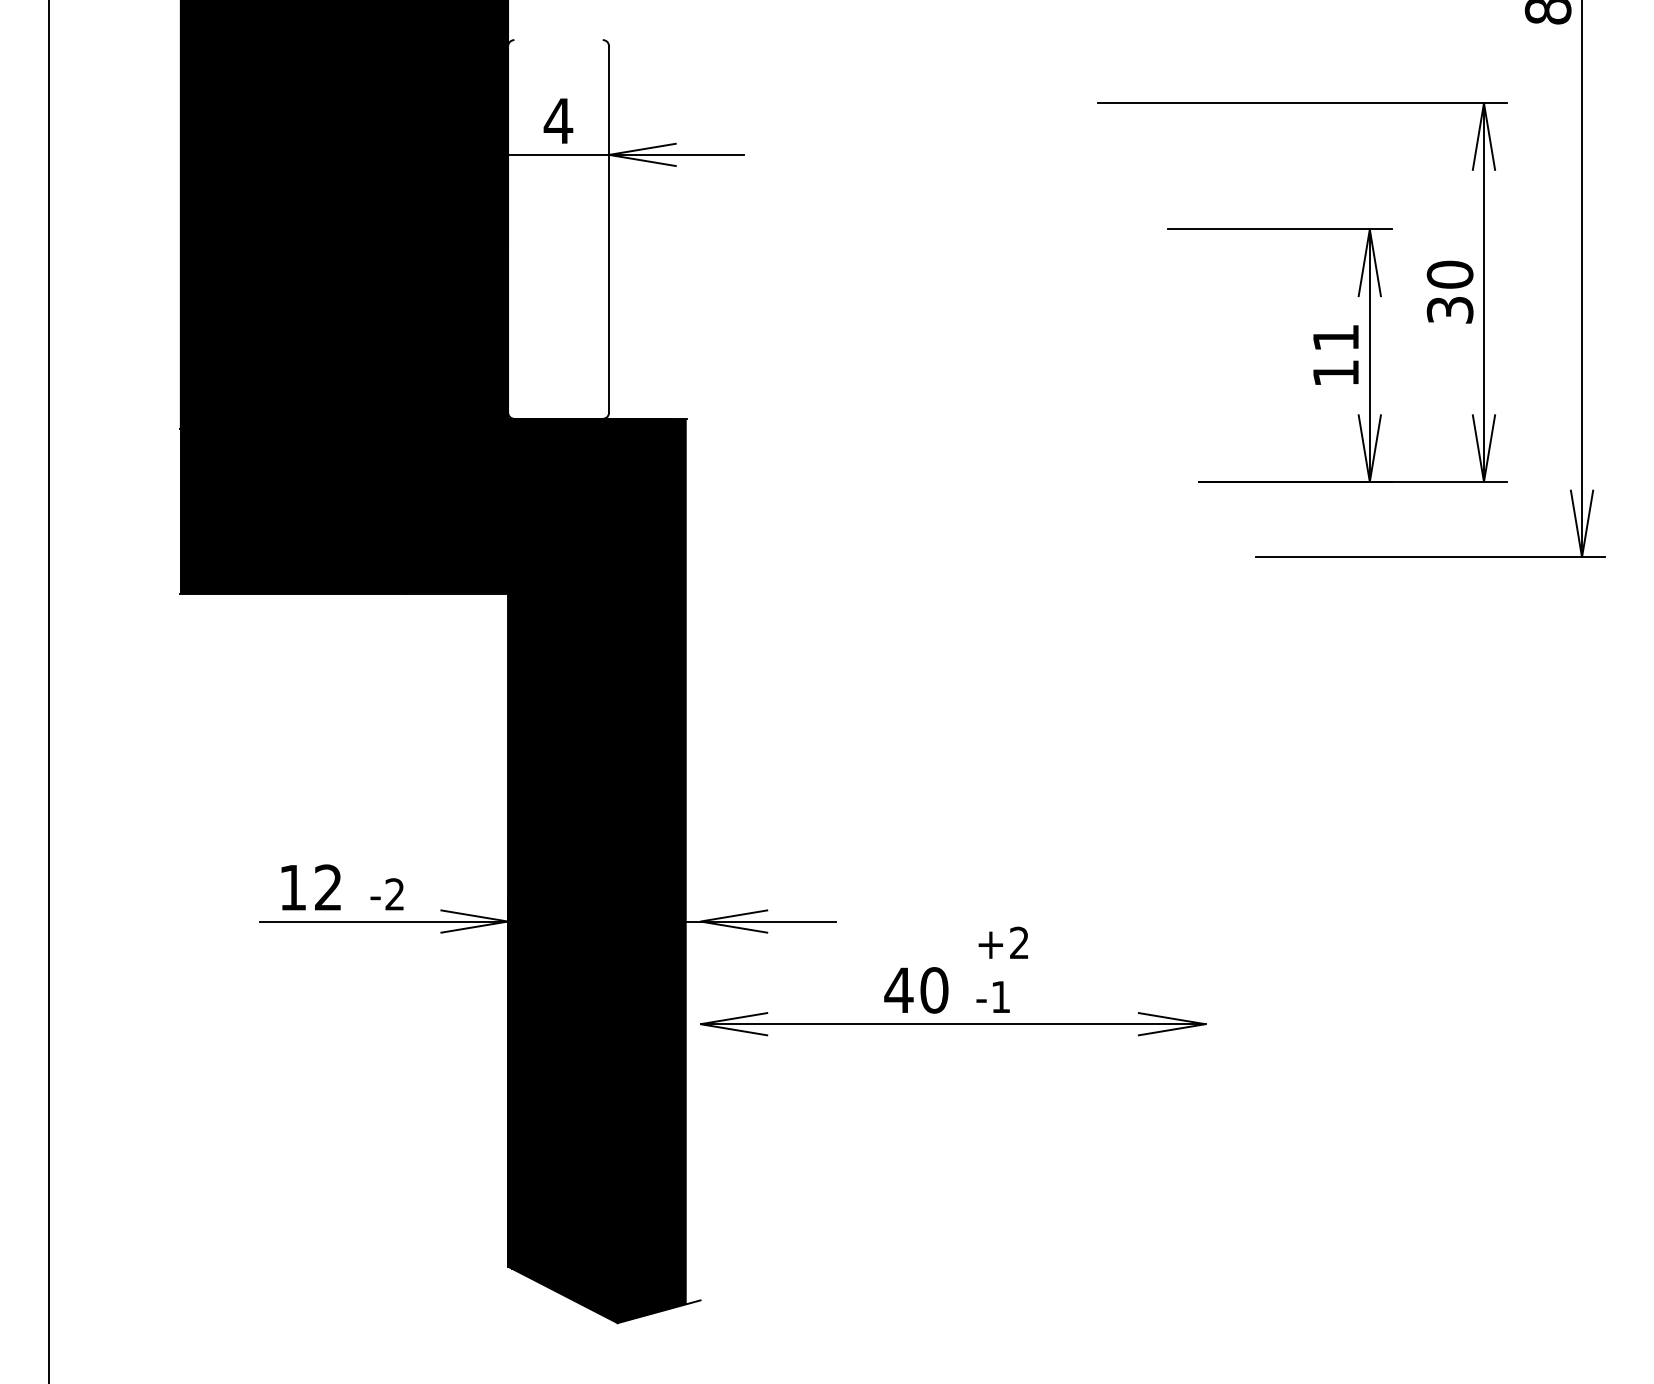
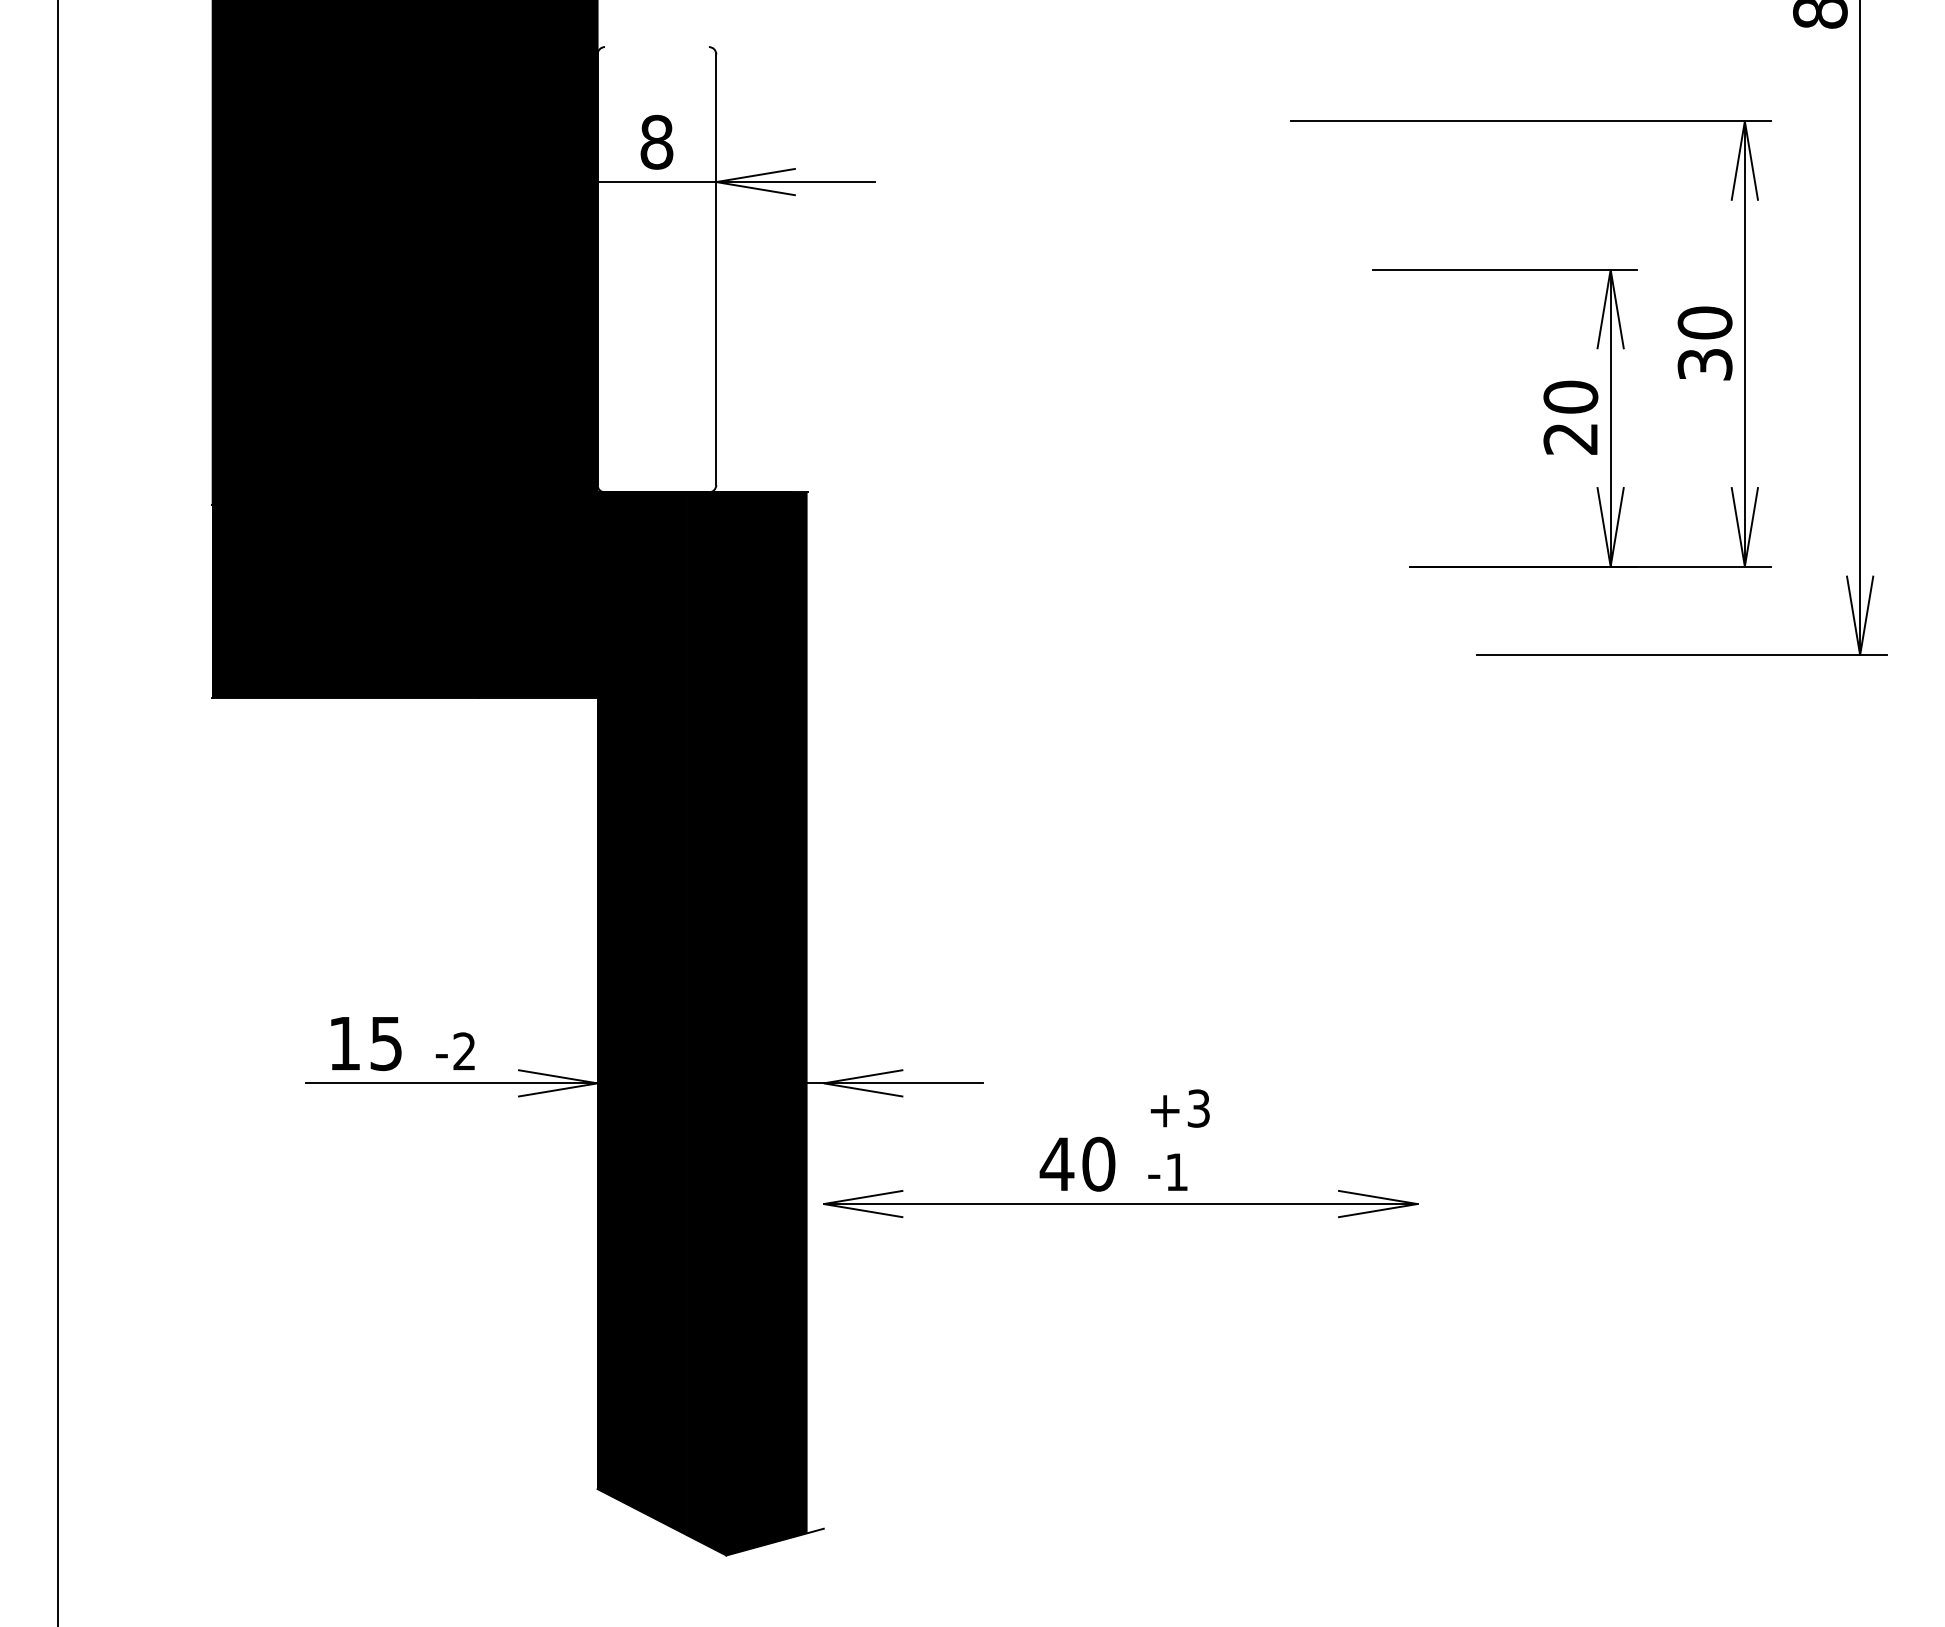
text: (558, 120) -> (656, 141), 4 -> 8
text: (1335, 355) -> (1570, 417), 11 -> 20
text: (327, 887) -> (385, 1043), 12 -> 15
text: (1019, 942) -> (1198, 1108), +2 -> +3

